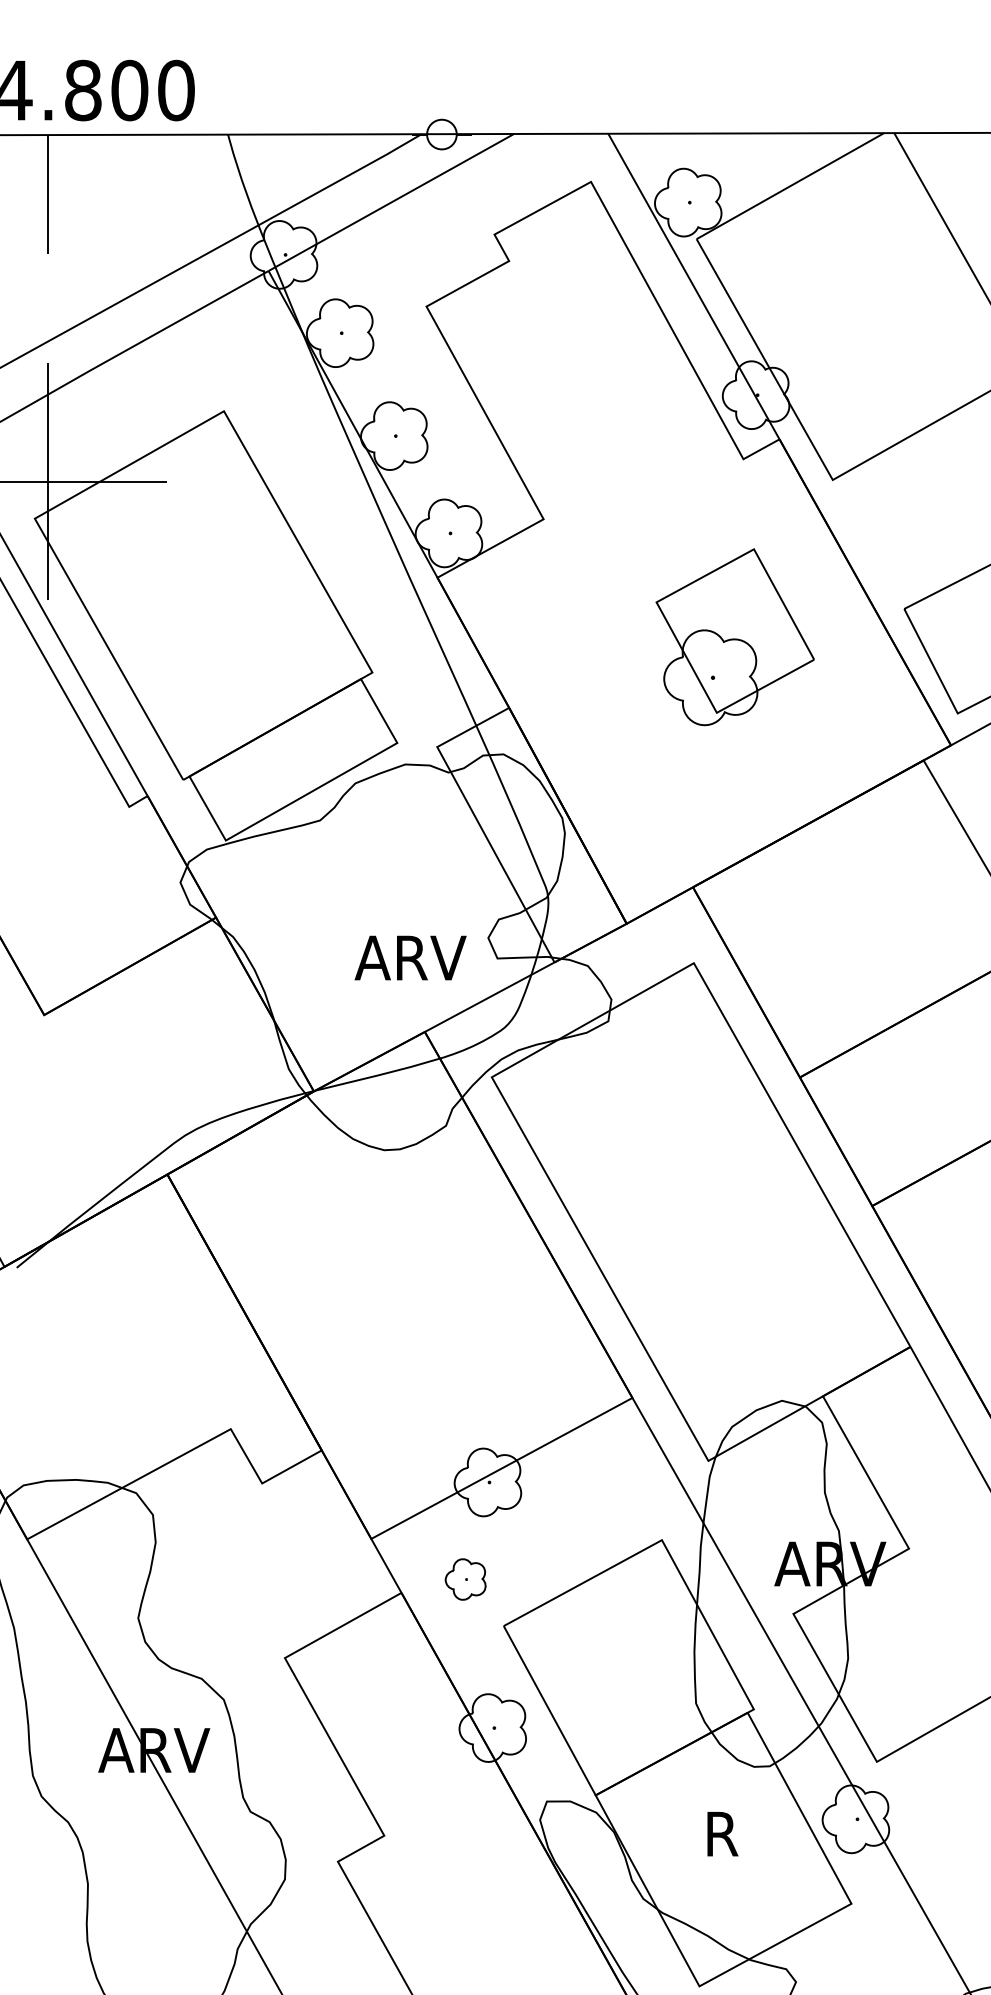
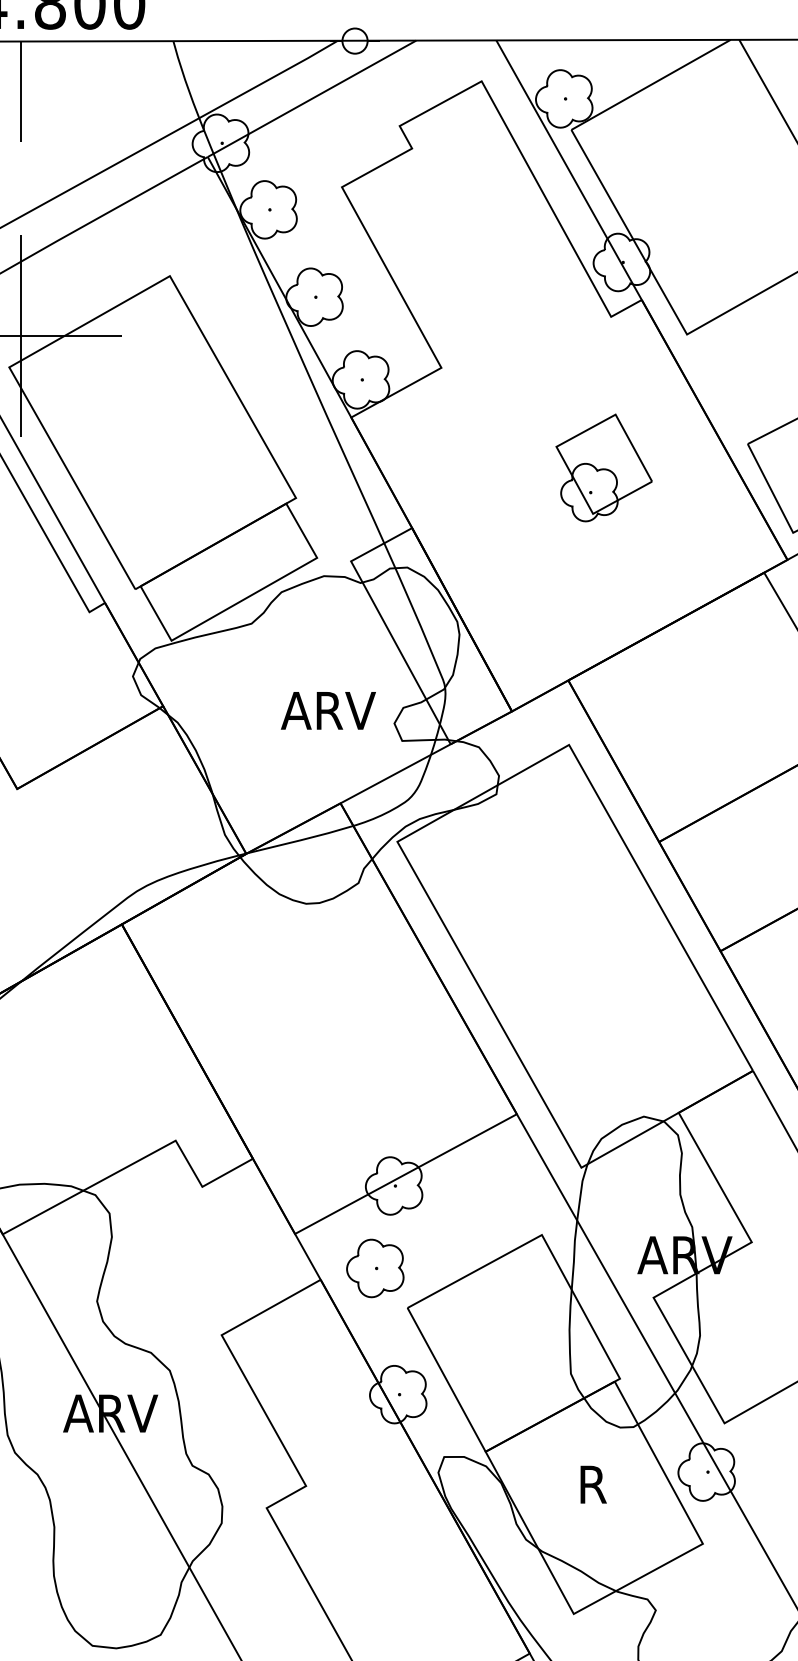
part: (735, 636) -> (604, 467), size x0.71
text: (410, 957) -> (328, 710), moved
part: (465, 1579) -> (375, 1268), size x1.67

